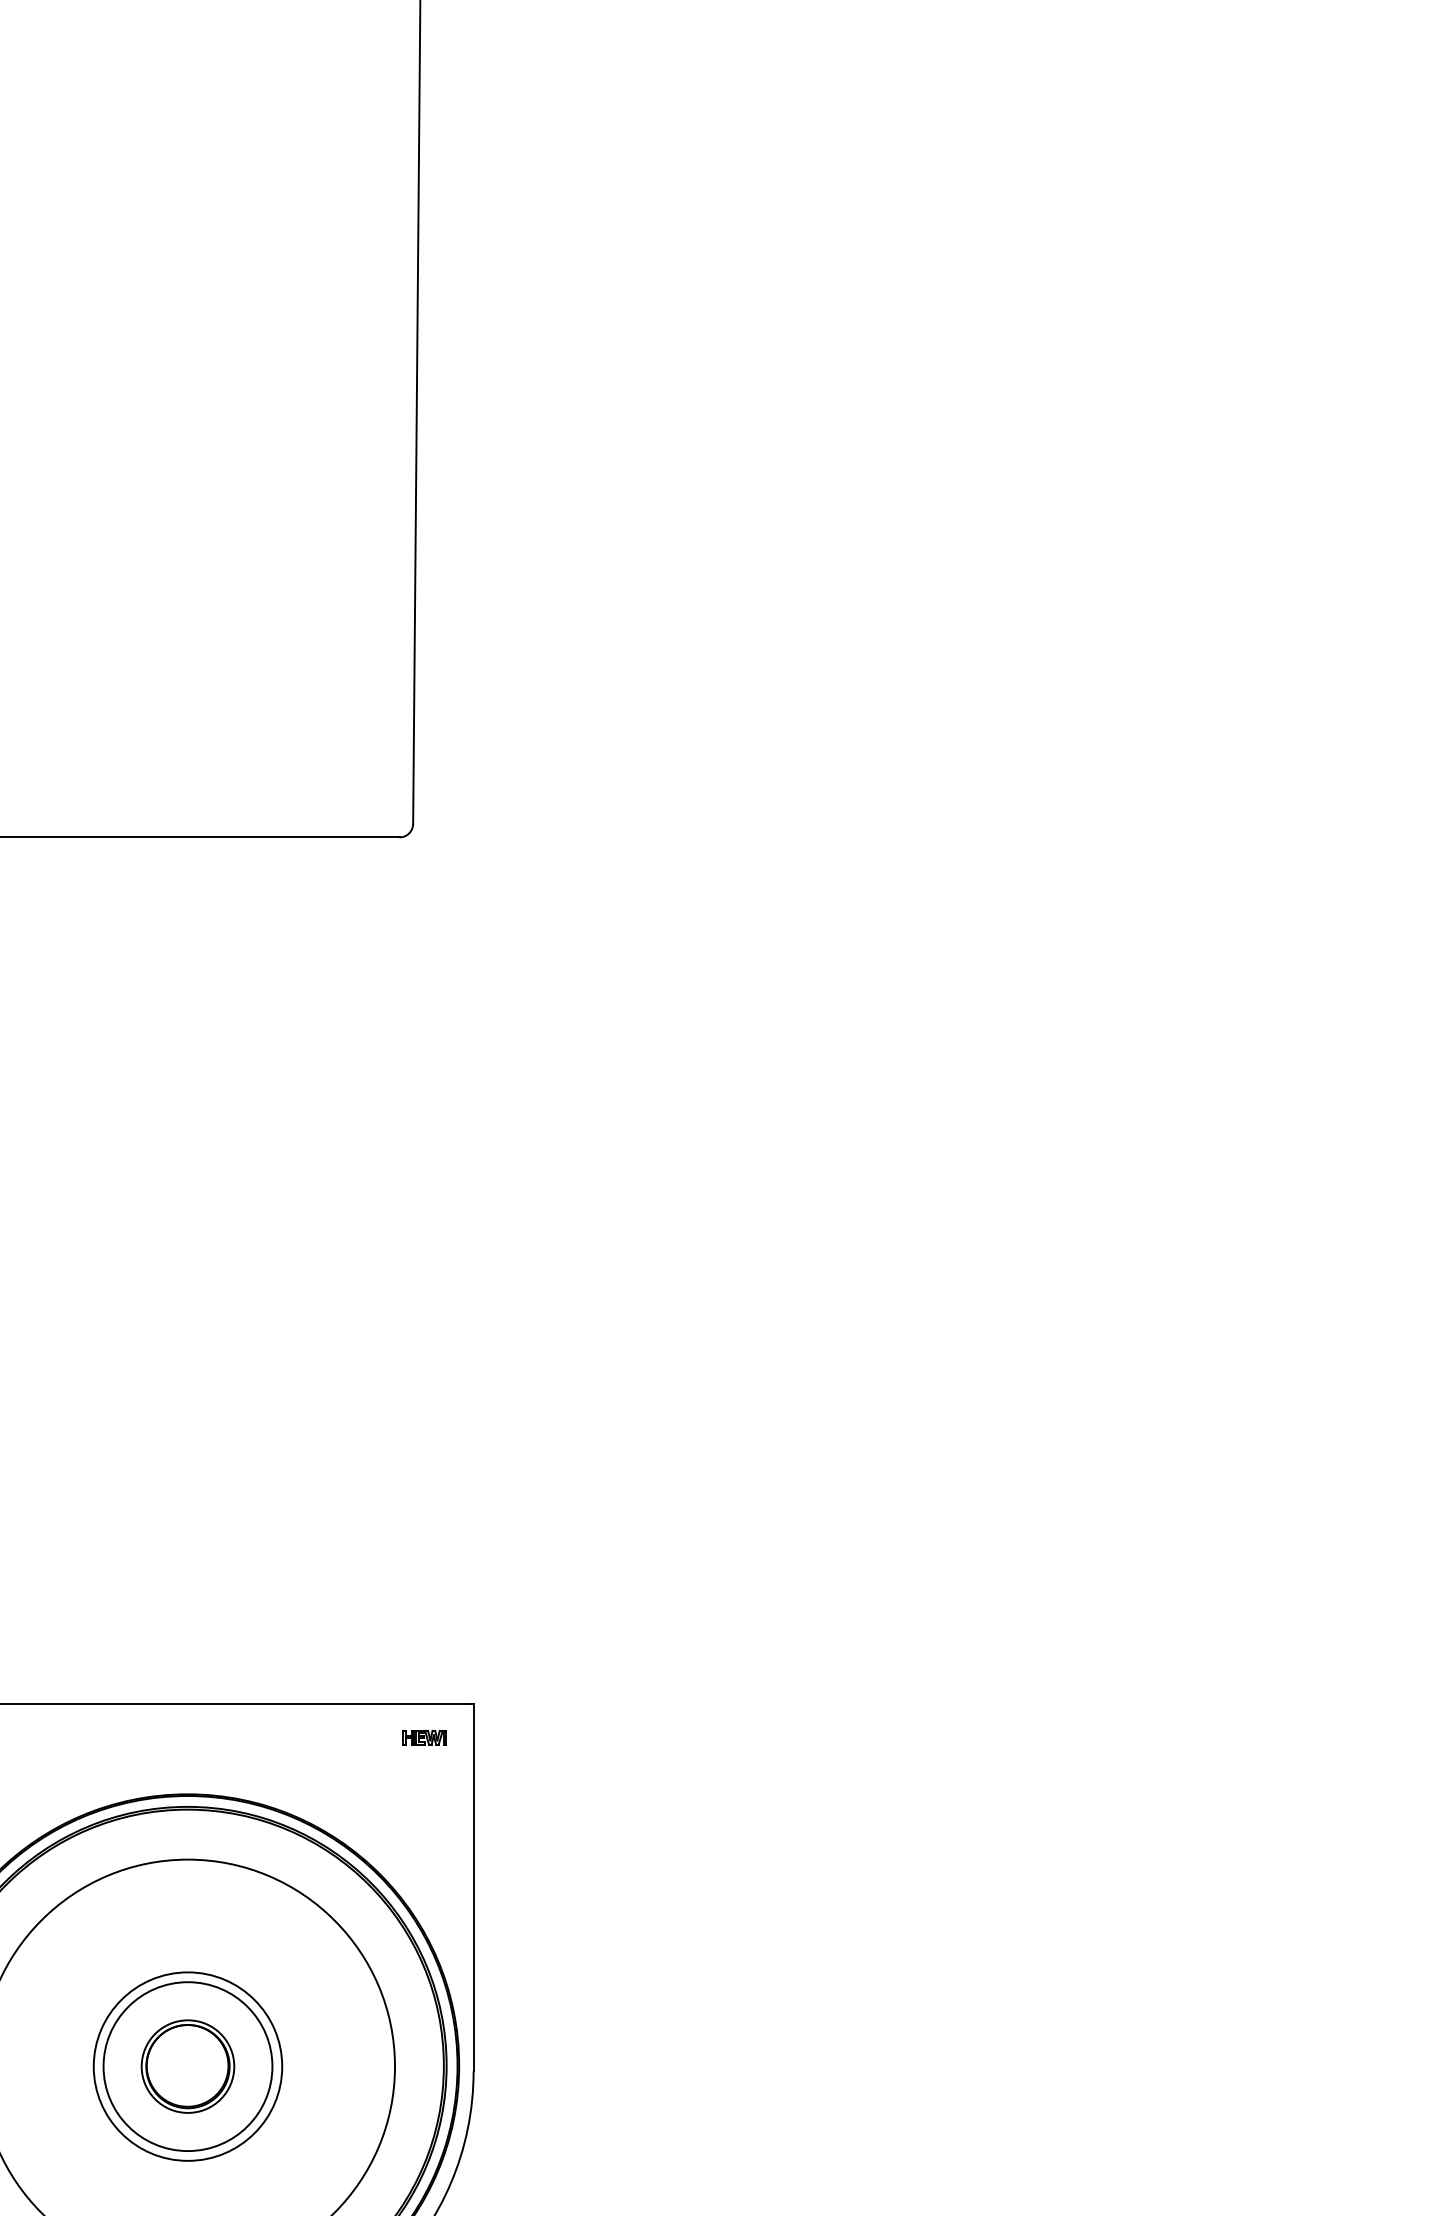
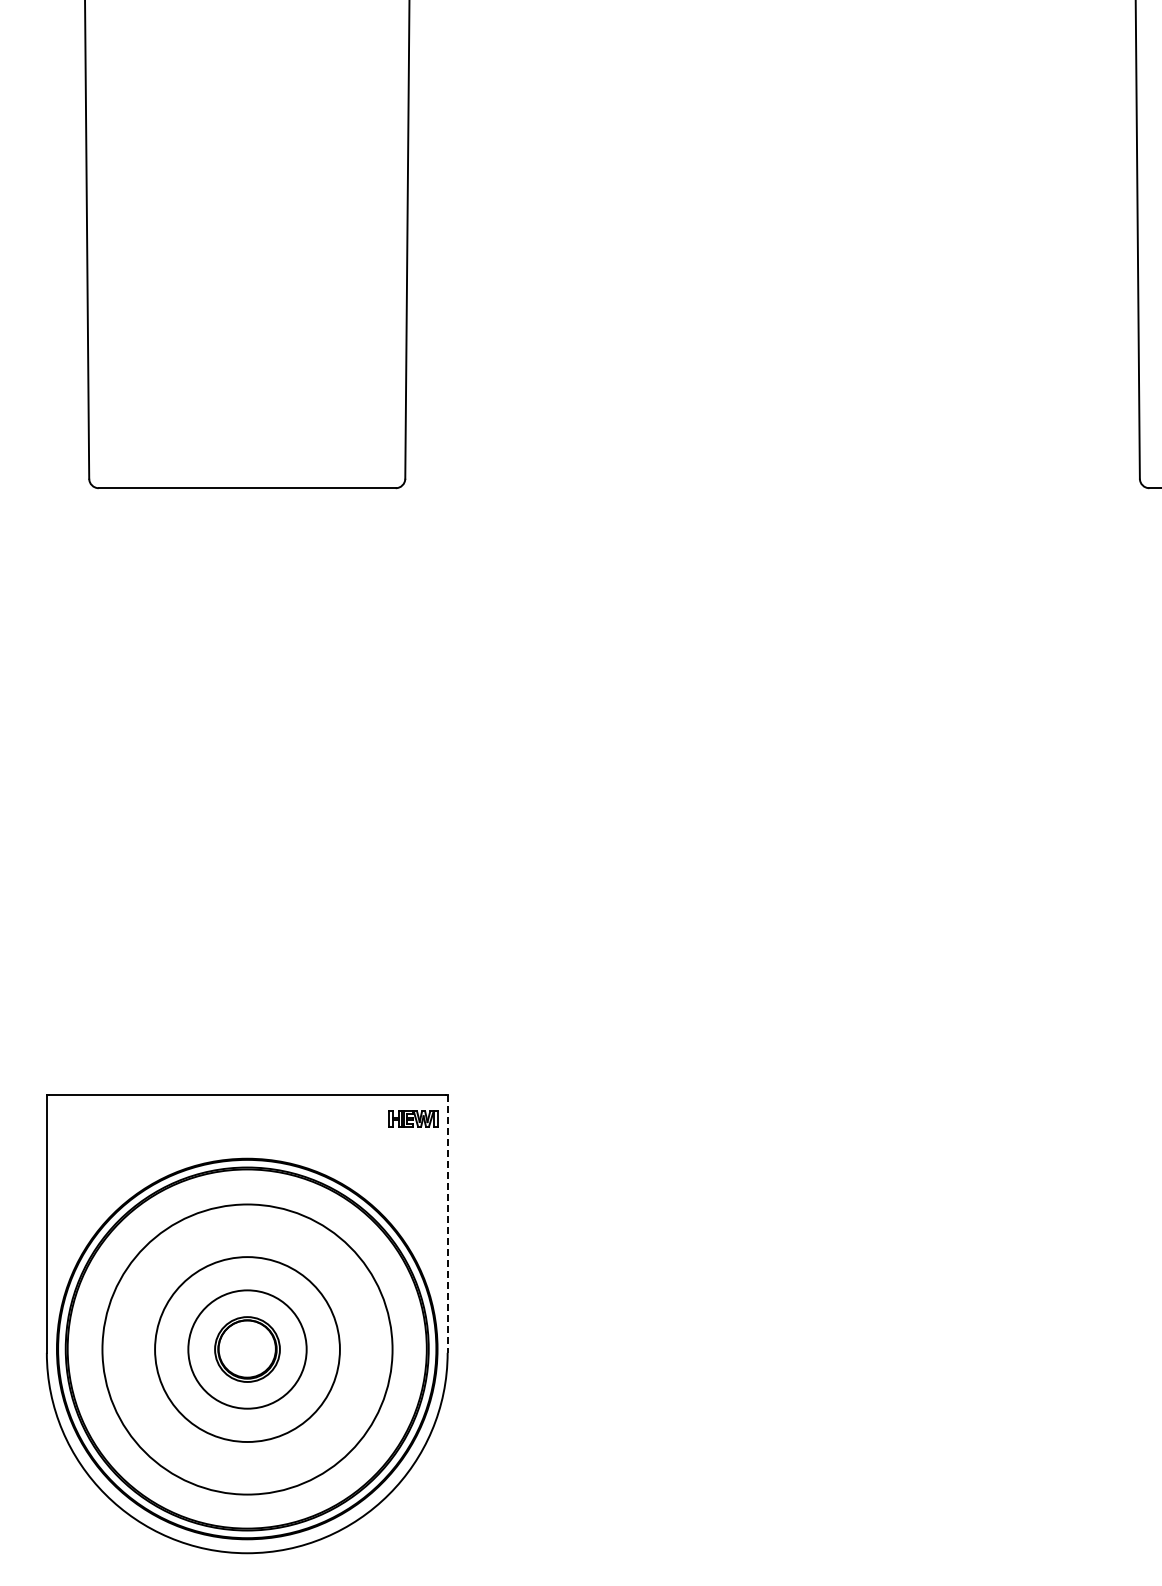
part: (424, 1736) -> (413, 1118), size x1.6
line: (473, 1888) -> (447, 1224), solid -> dashed
circle: (187, 2066) -> (247, 1349), size x1.4

